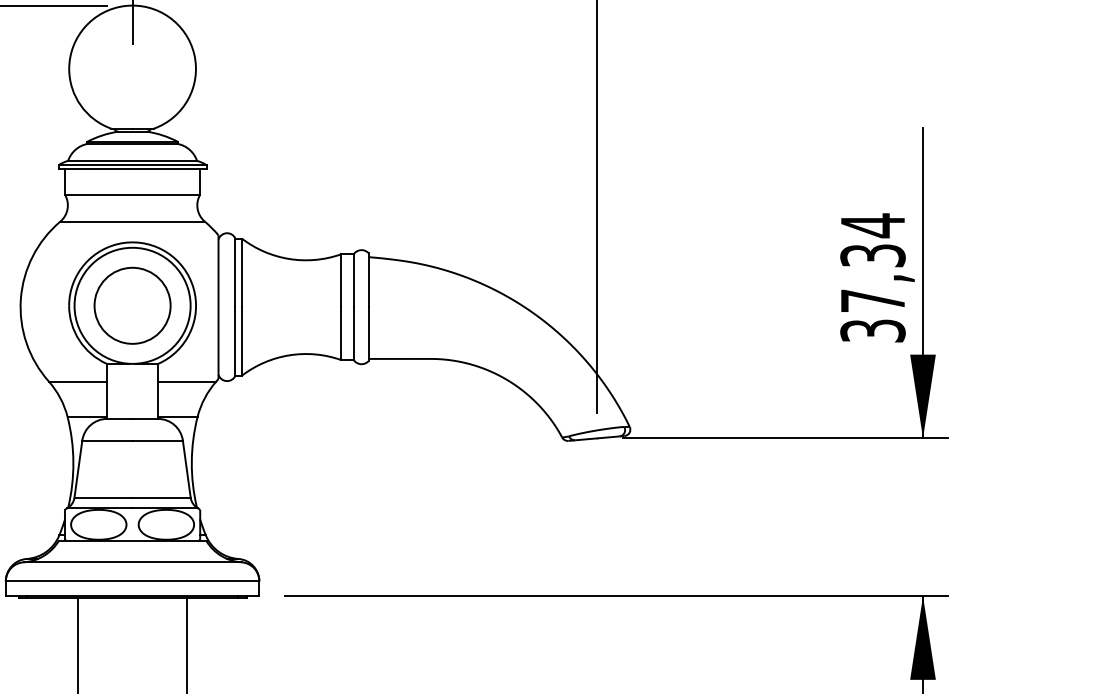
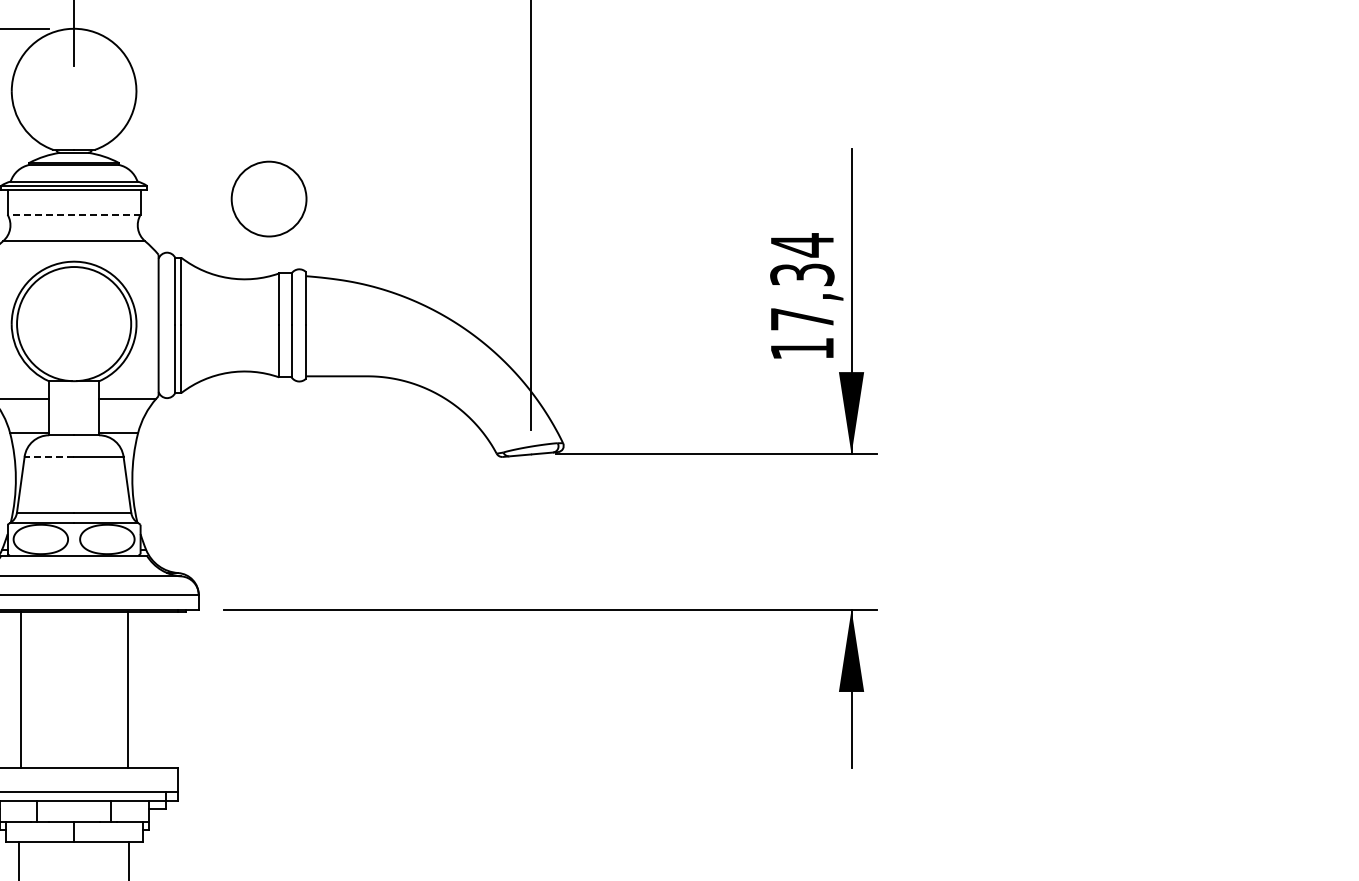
line: (131, 194) -> (73, 214), solid -> dashed
circle: (131, 305) -> (268, 198), moved
text: (873, 330) -> (802, 348), 37,34 -> 17,34
line: (107, 440) -> (49, 456), solid -> dashed

